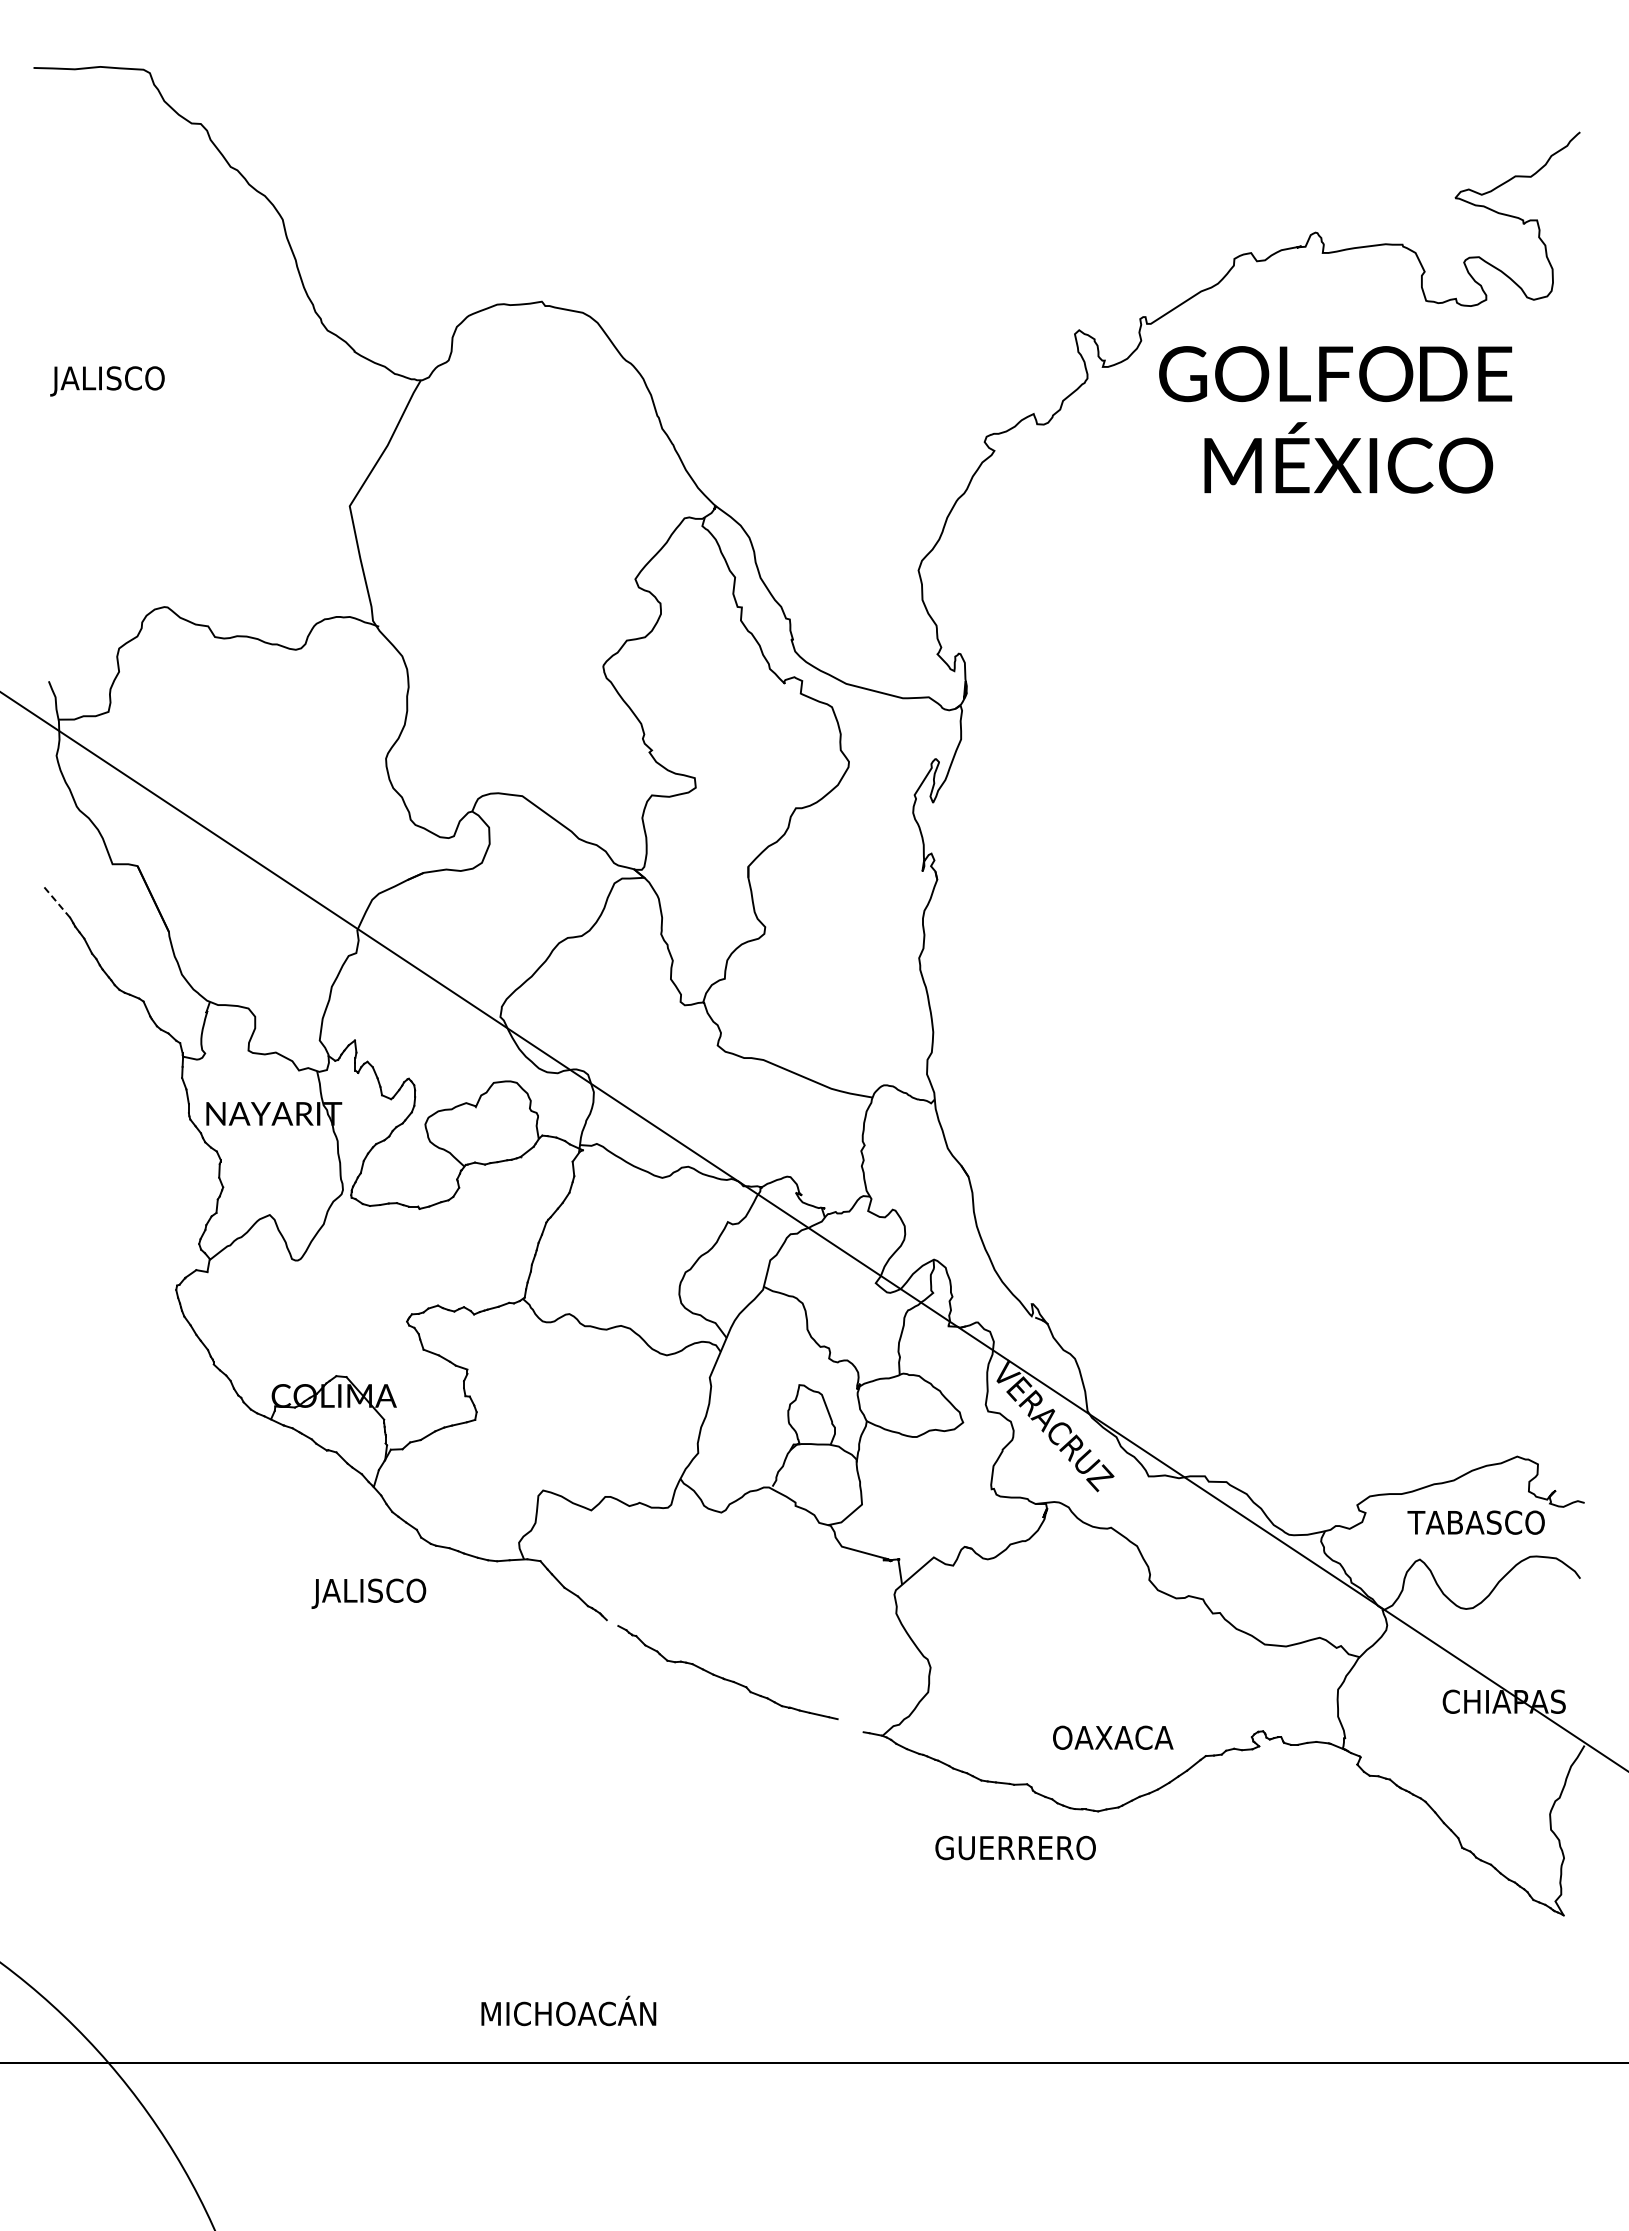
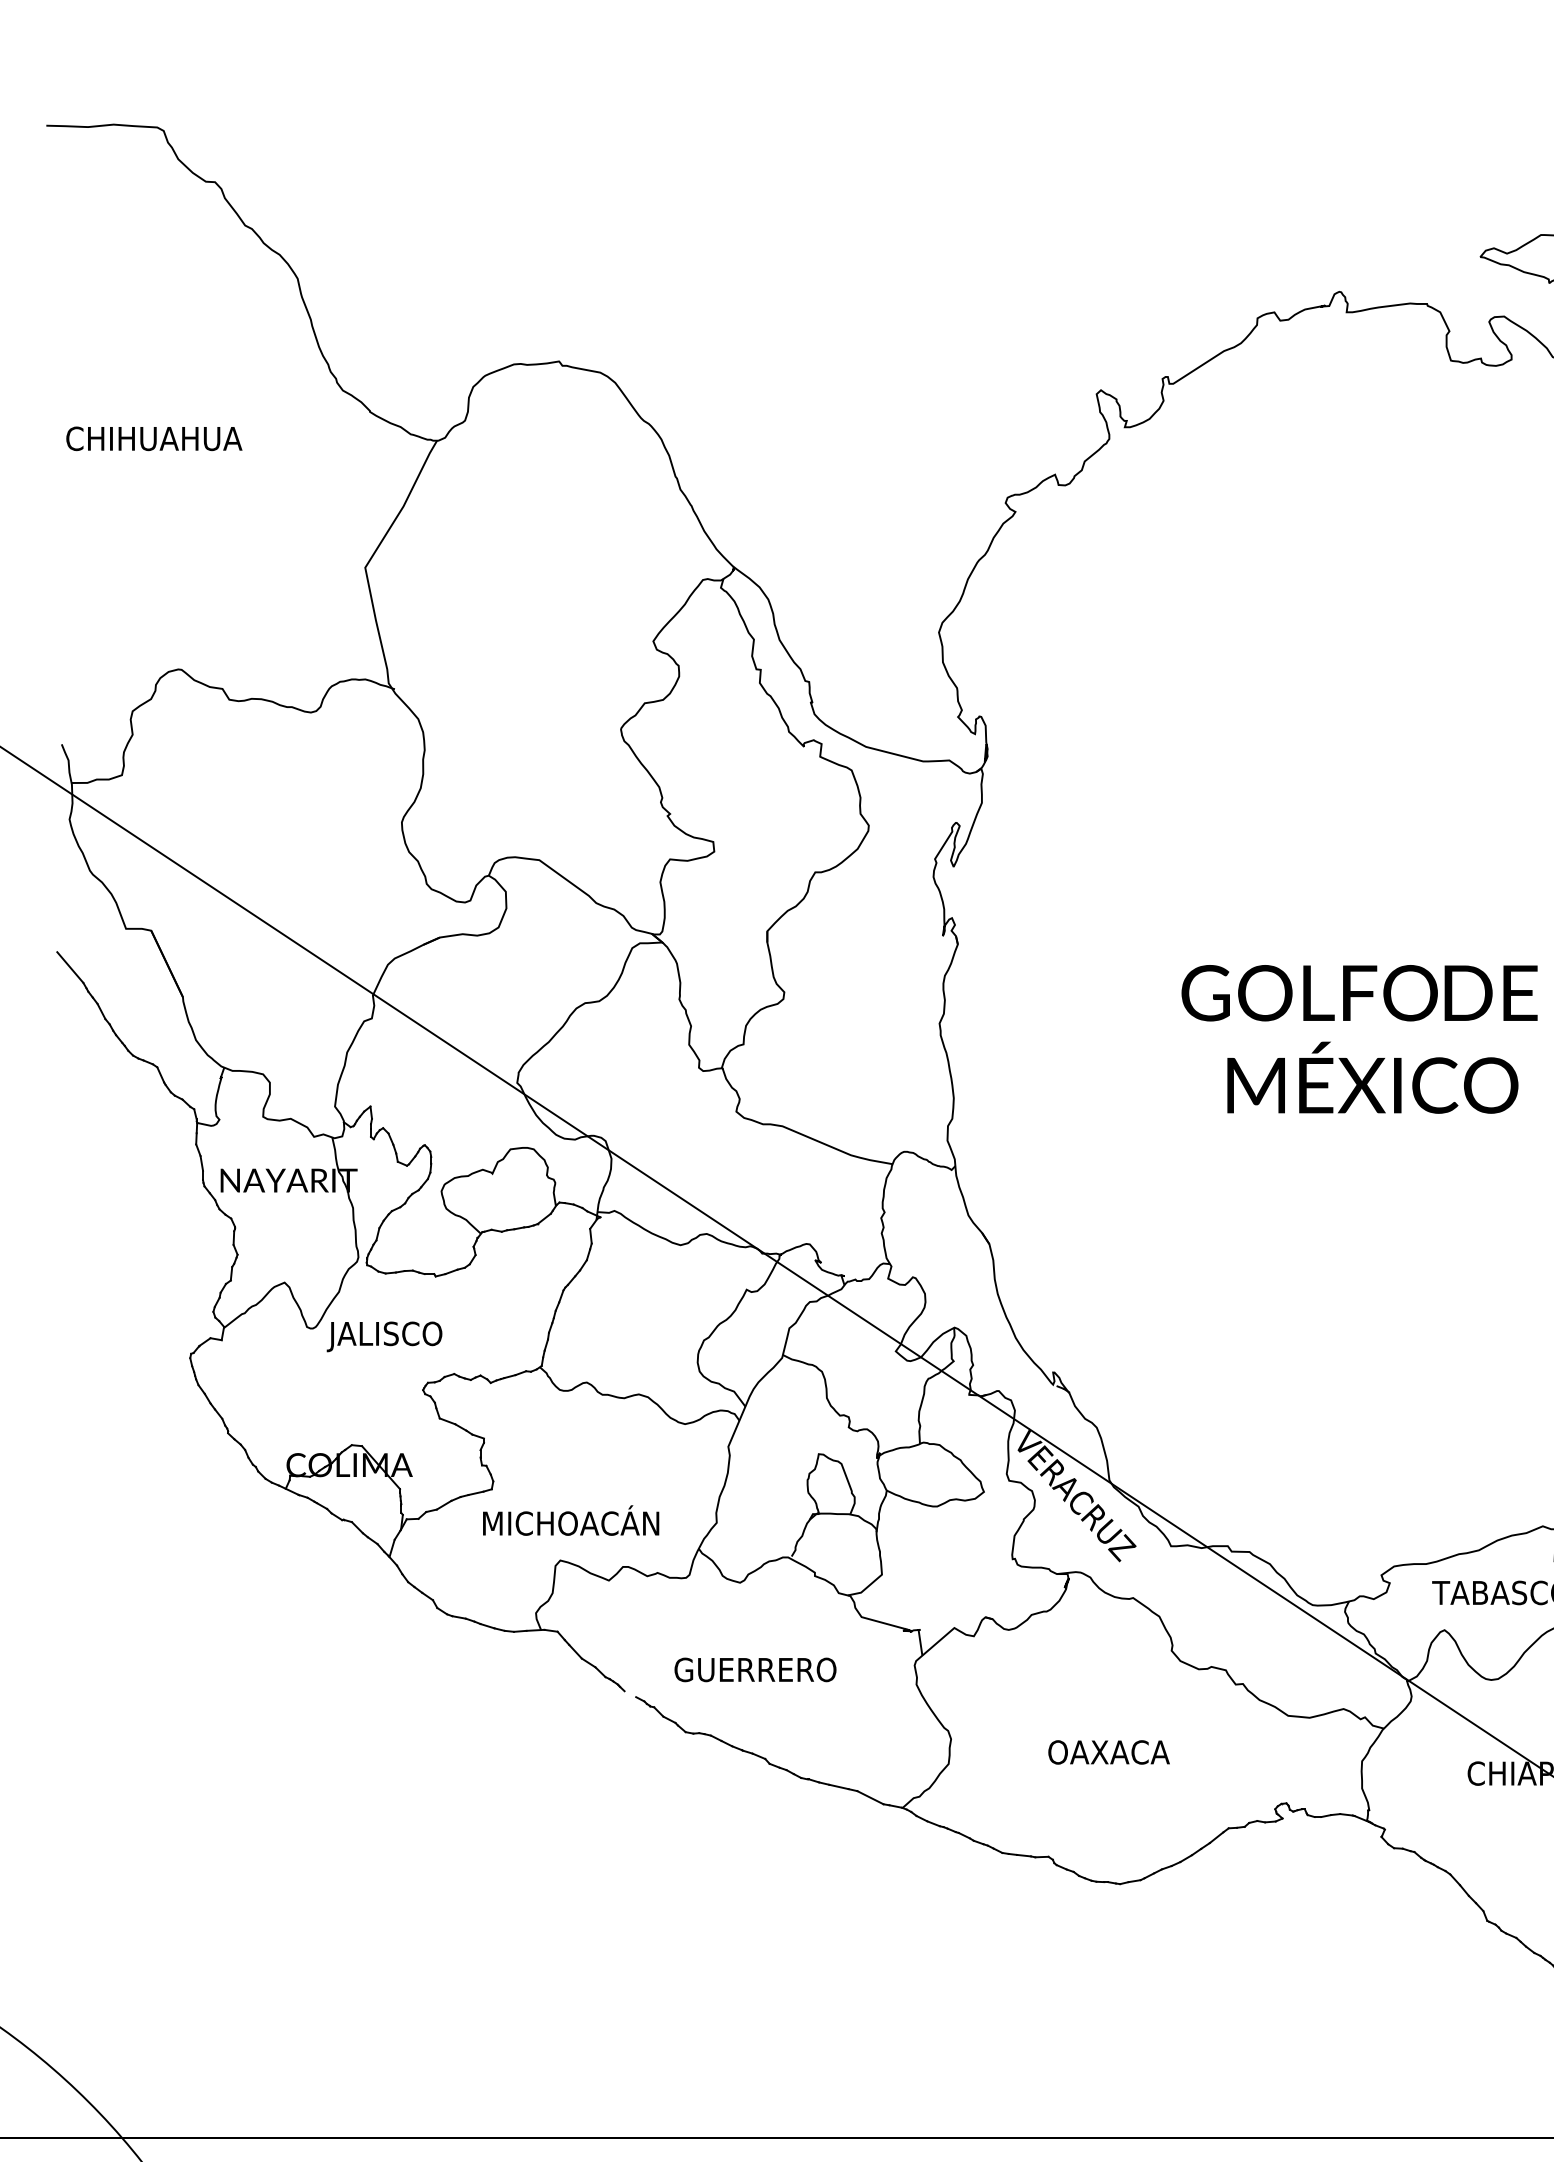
text: (138, 381) -> (152, 441), JALISCO -> CHIHUAHUA
text: (1335, 419) -> (1359, 1039), moved
line: (57, 903) -> (70, 968), dashed -> solid
text: (368, 1593) -> (384, 1336), moved
line: (850, 1725) -> (870, 1797), added
text: (1113, 1737) -> (1109, 1752), moved
text: (1015, 1847) -> (755, 1669), moved
text: (568, 2010) -> (570, 1520), moved

